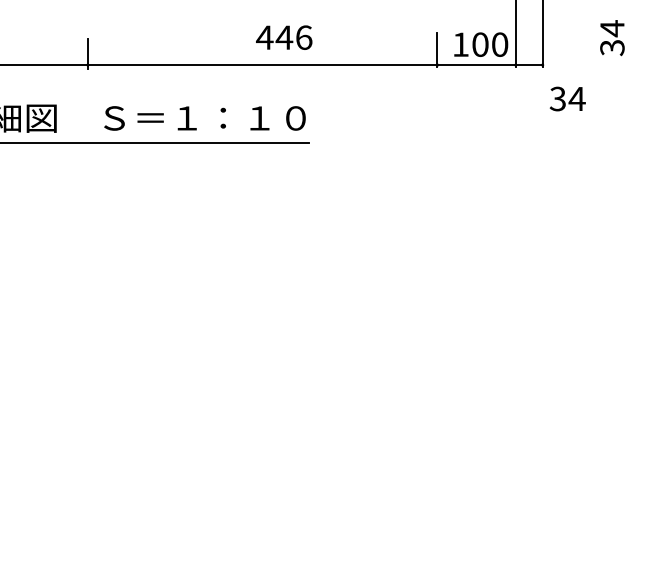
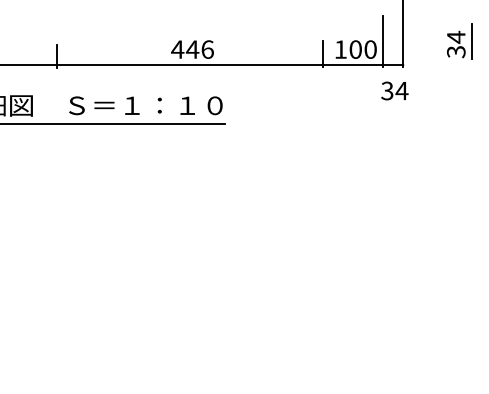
line: (633, 34) -> (472, 41), added
text: (284, 37) -> (192, 49), moved
text: (567, 98) -> (394, 90), moved

